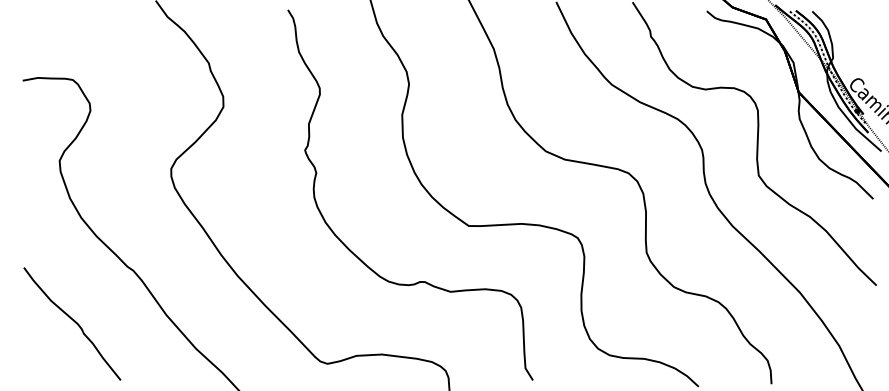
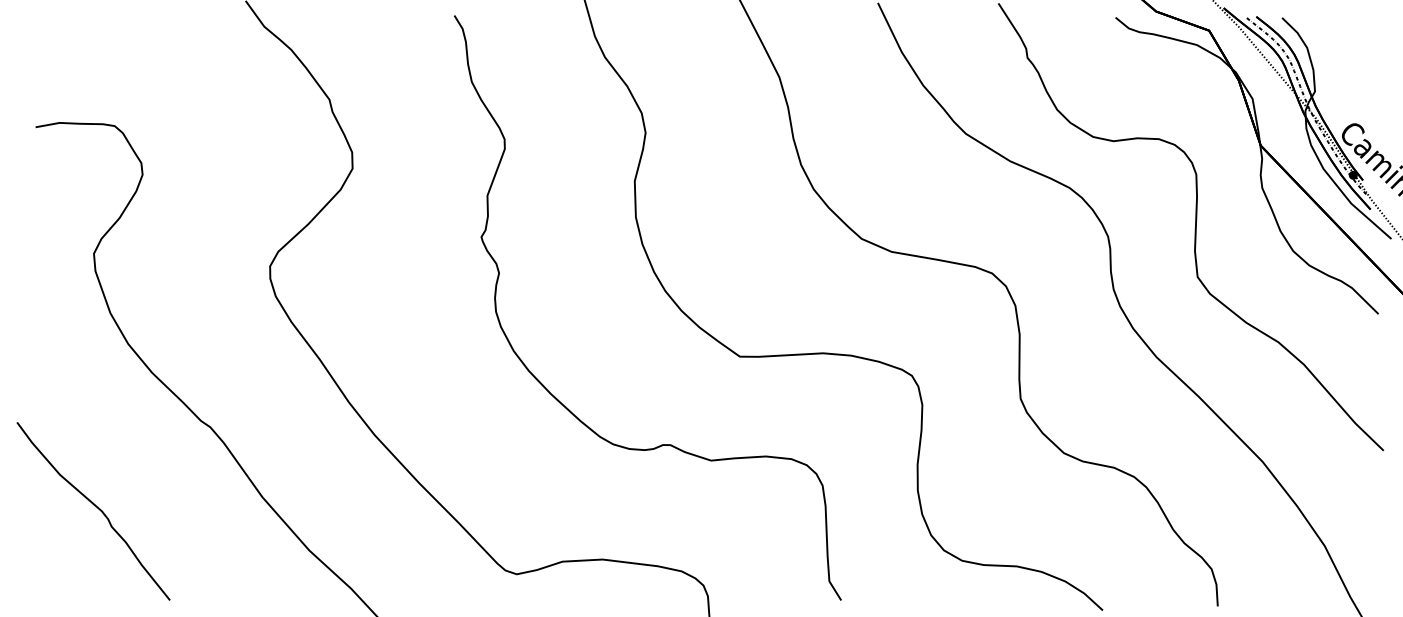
curve: (73, 321) -> (95, 507), moved

